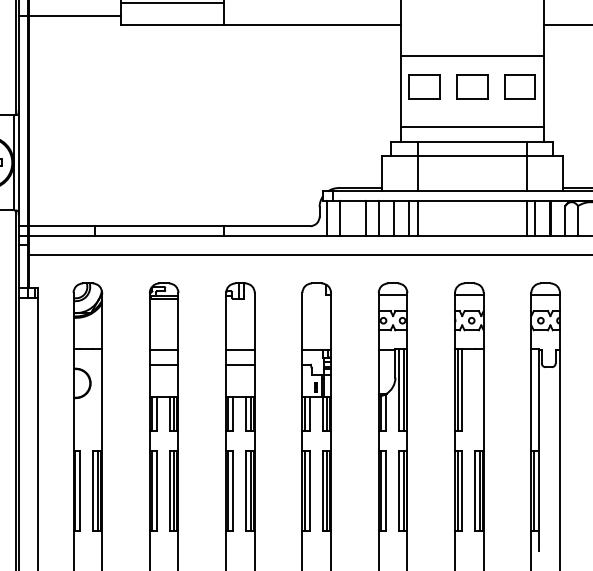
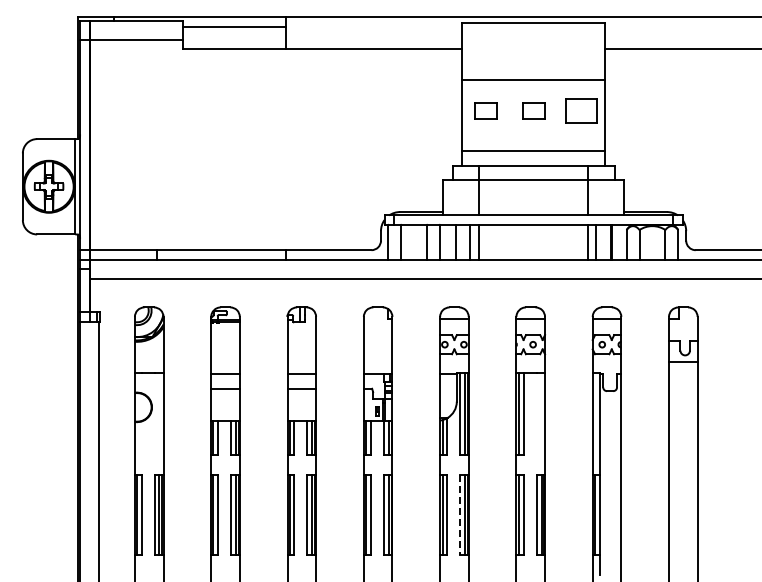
part: (424, 86) -> (485, 110), size x0.7
part: (472, 86) -> (533, 110), size x0.7
line: (399, 491) -> (460, 515), solid -> dashed

